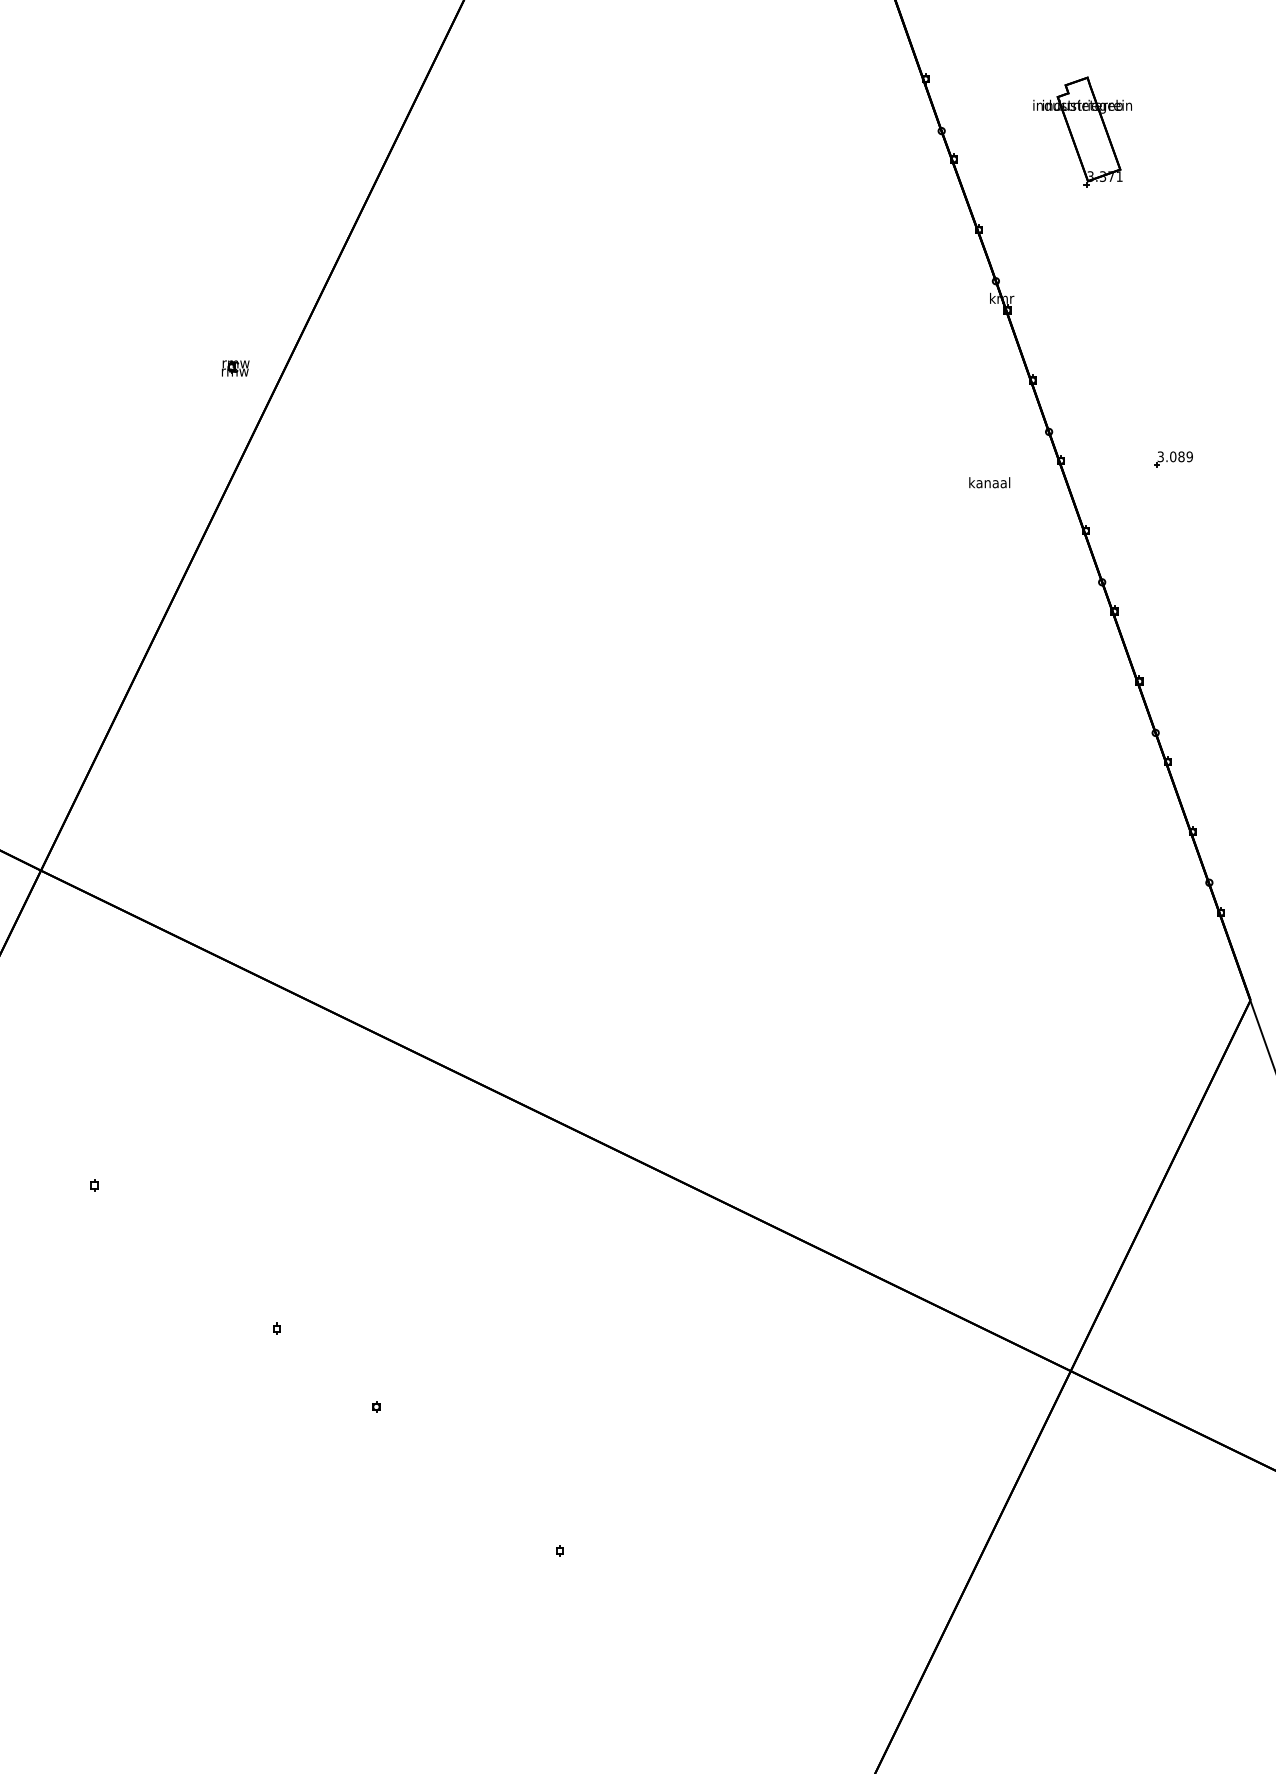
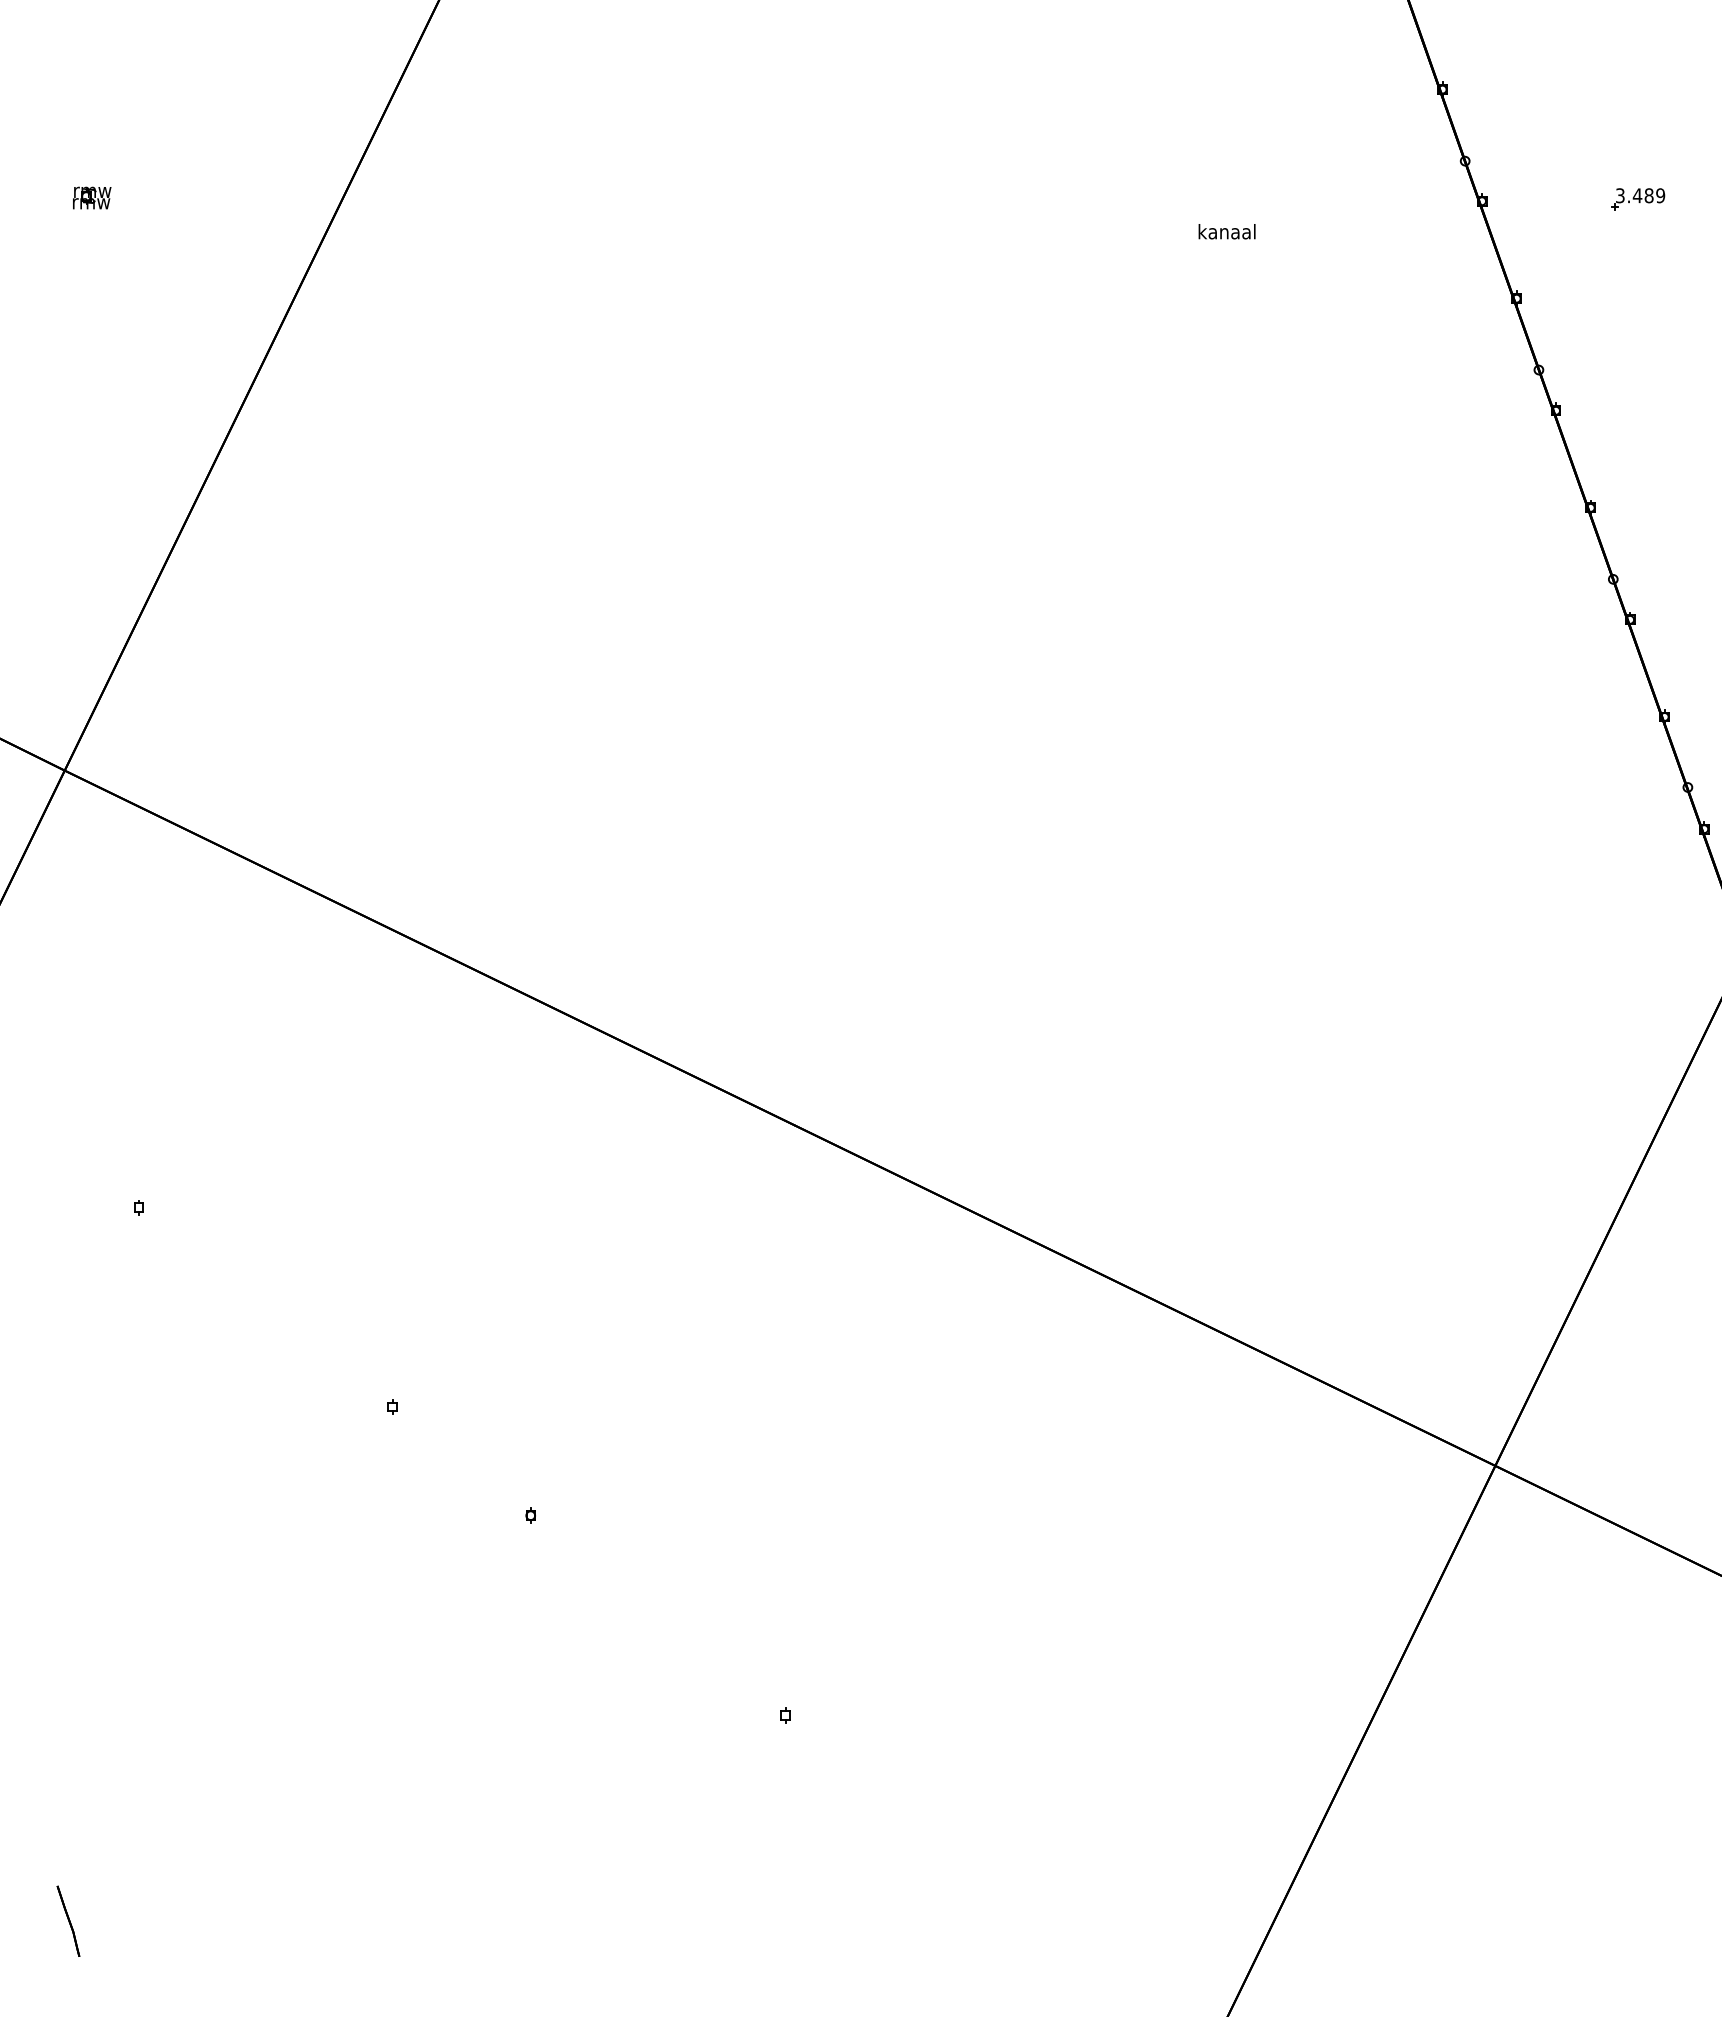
part: (235, 368) -> (91, 198), moved
text: (1172, 456) -> (1636, 195), 3.089 -> 3.489
text: (989, 482) -> (1226, 231), moved
line: (43, 1698) -> (68, 1920), added

